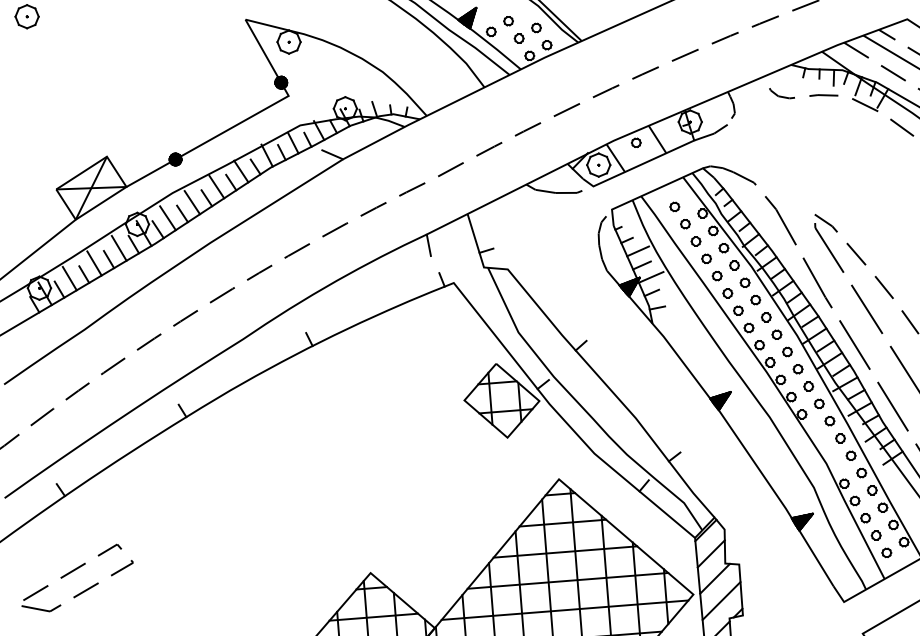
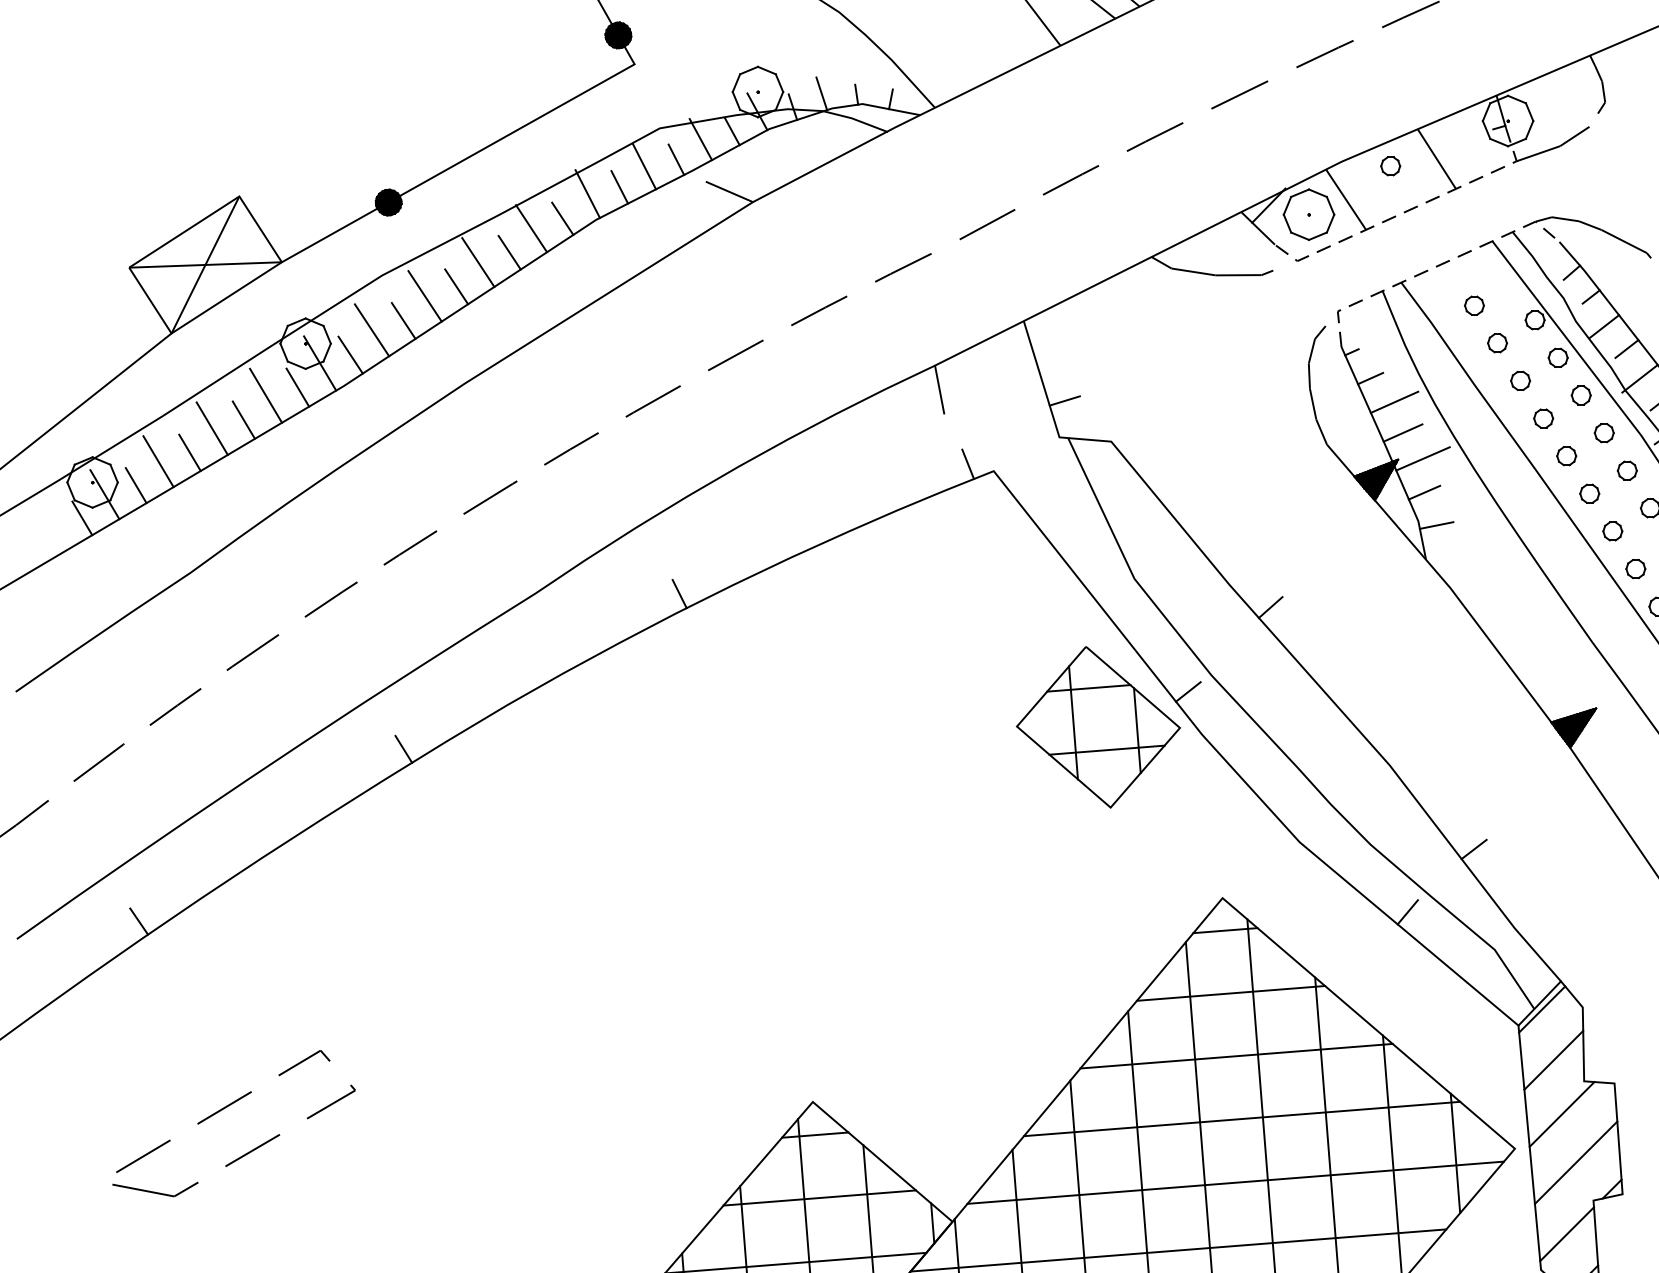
line: (645, 162) -> (1410, 209), solid -> dashed
line: (656, 189) -> (1434, 267), solid -> dashed
part: (74, 571) -> (227, 1109), moved

